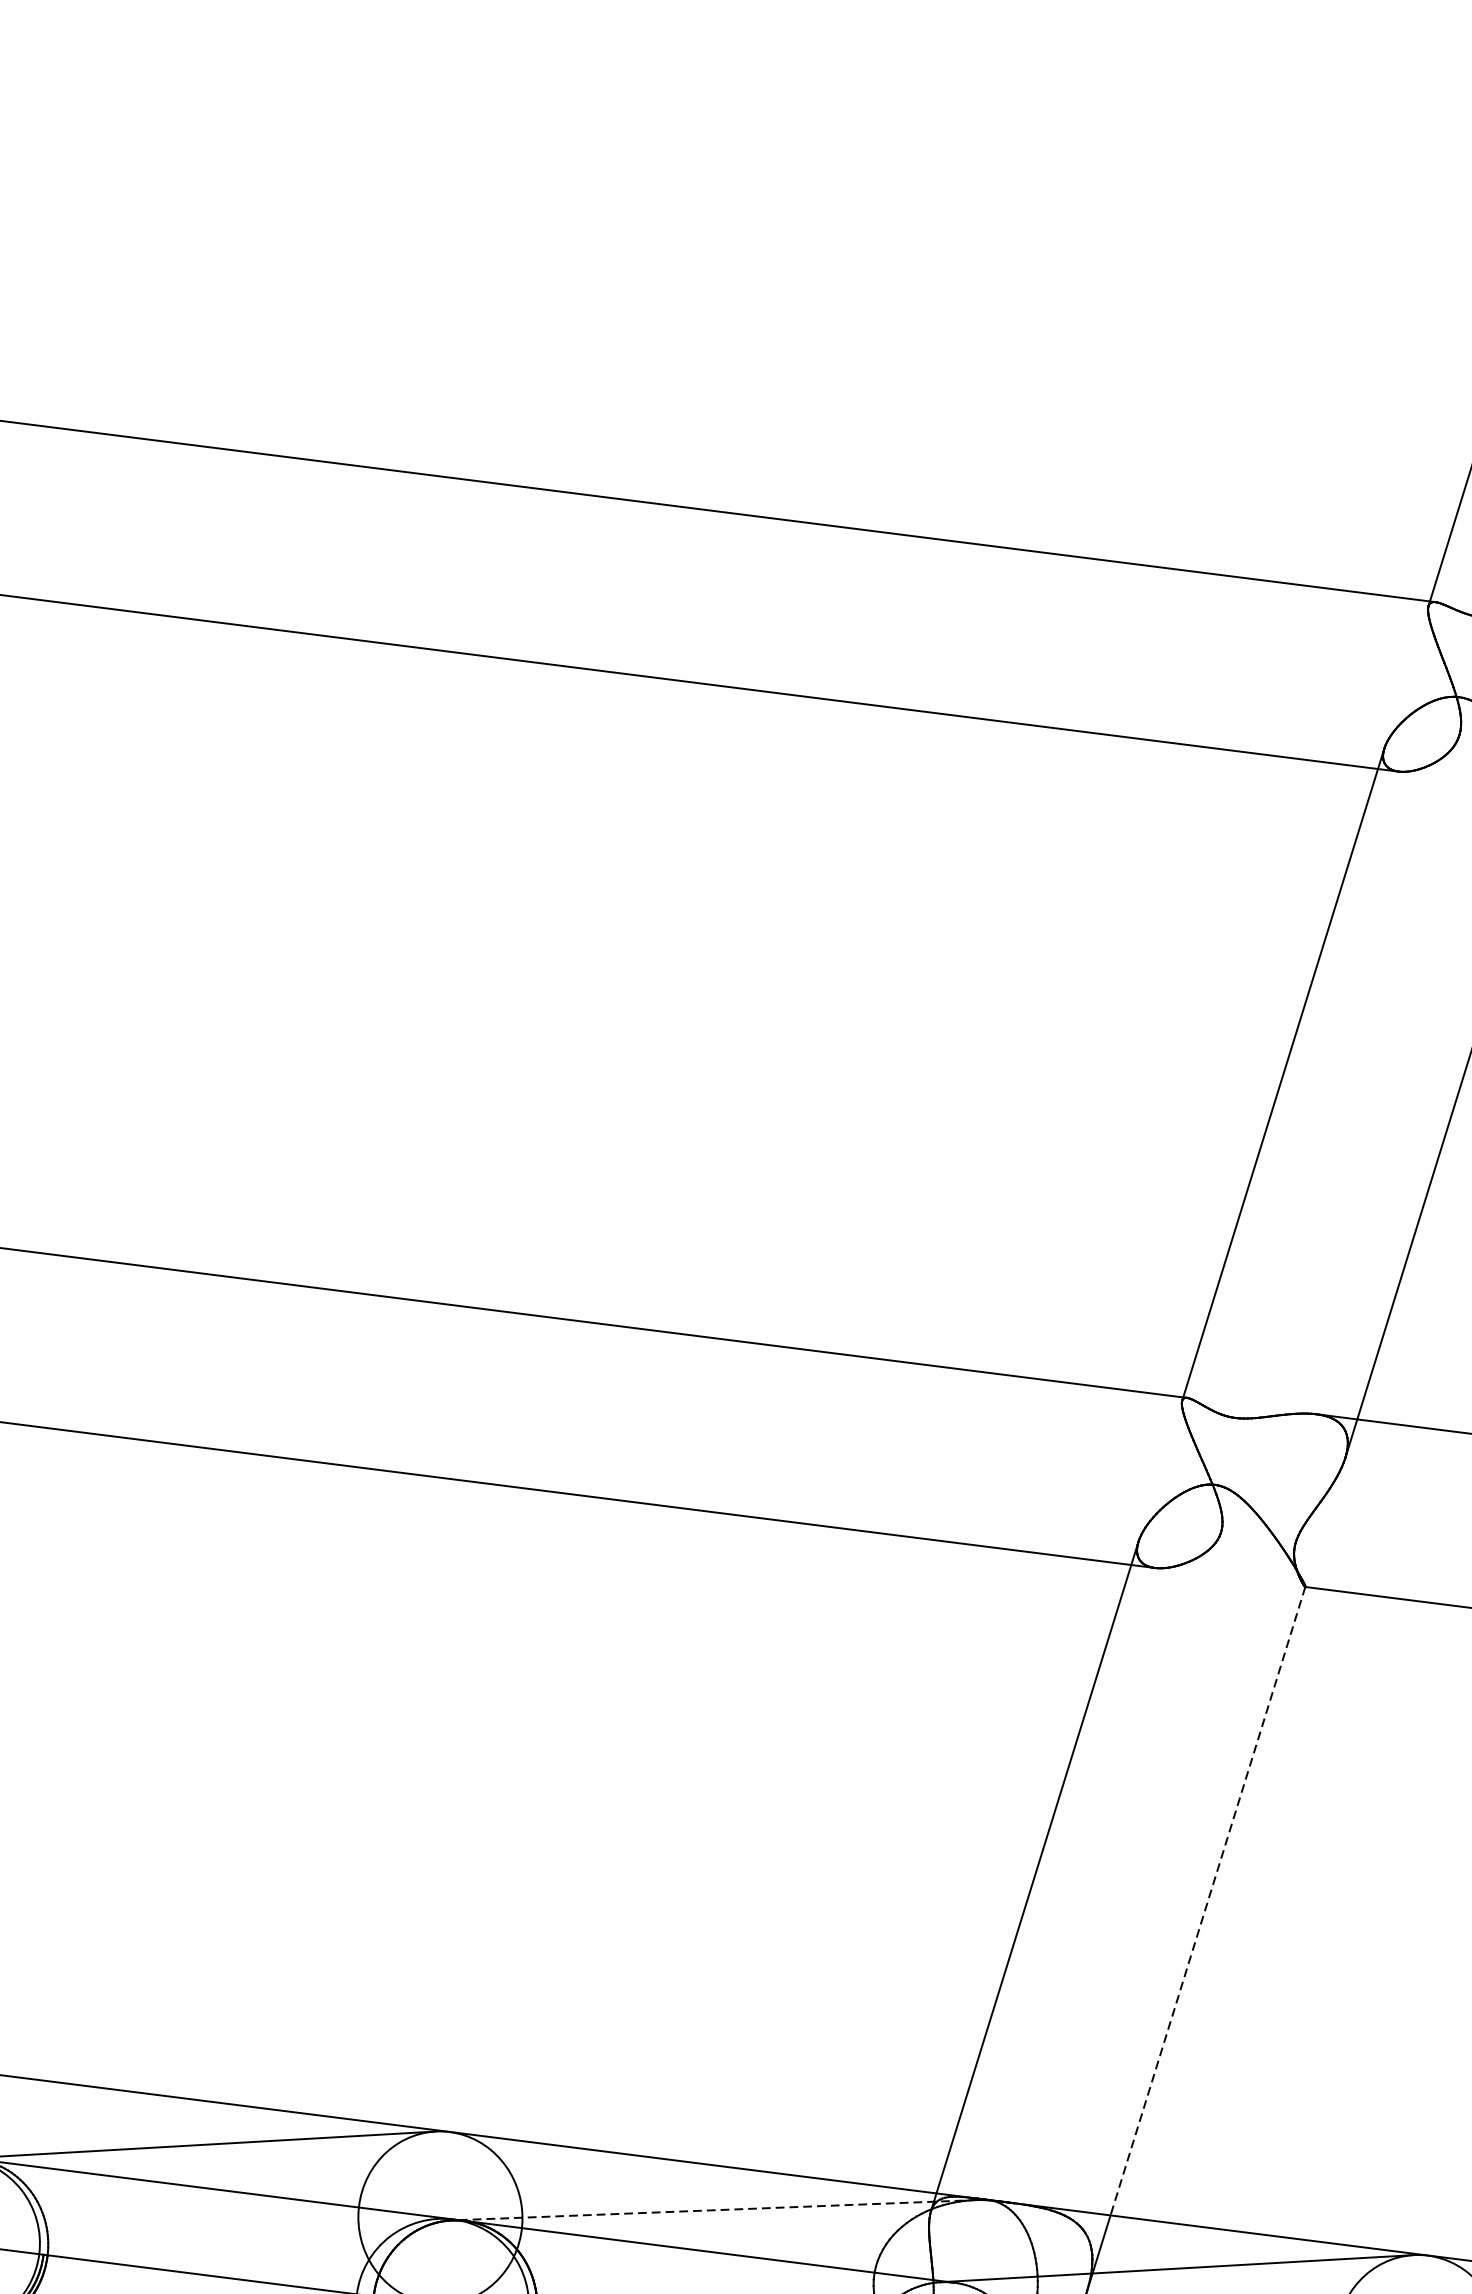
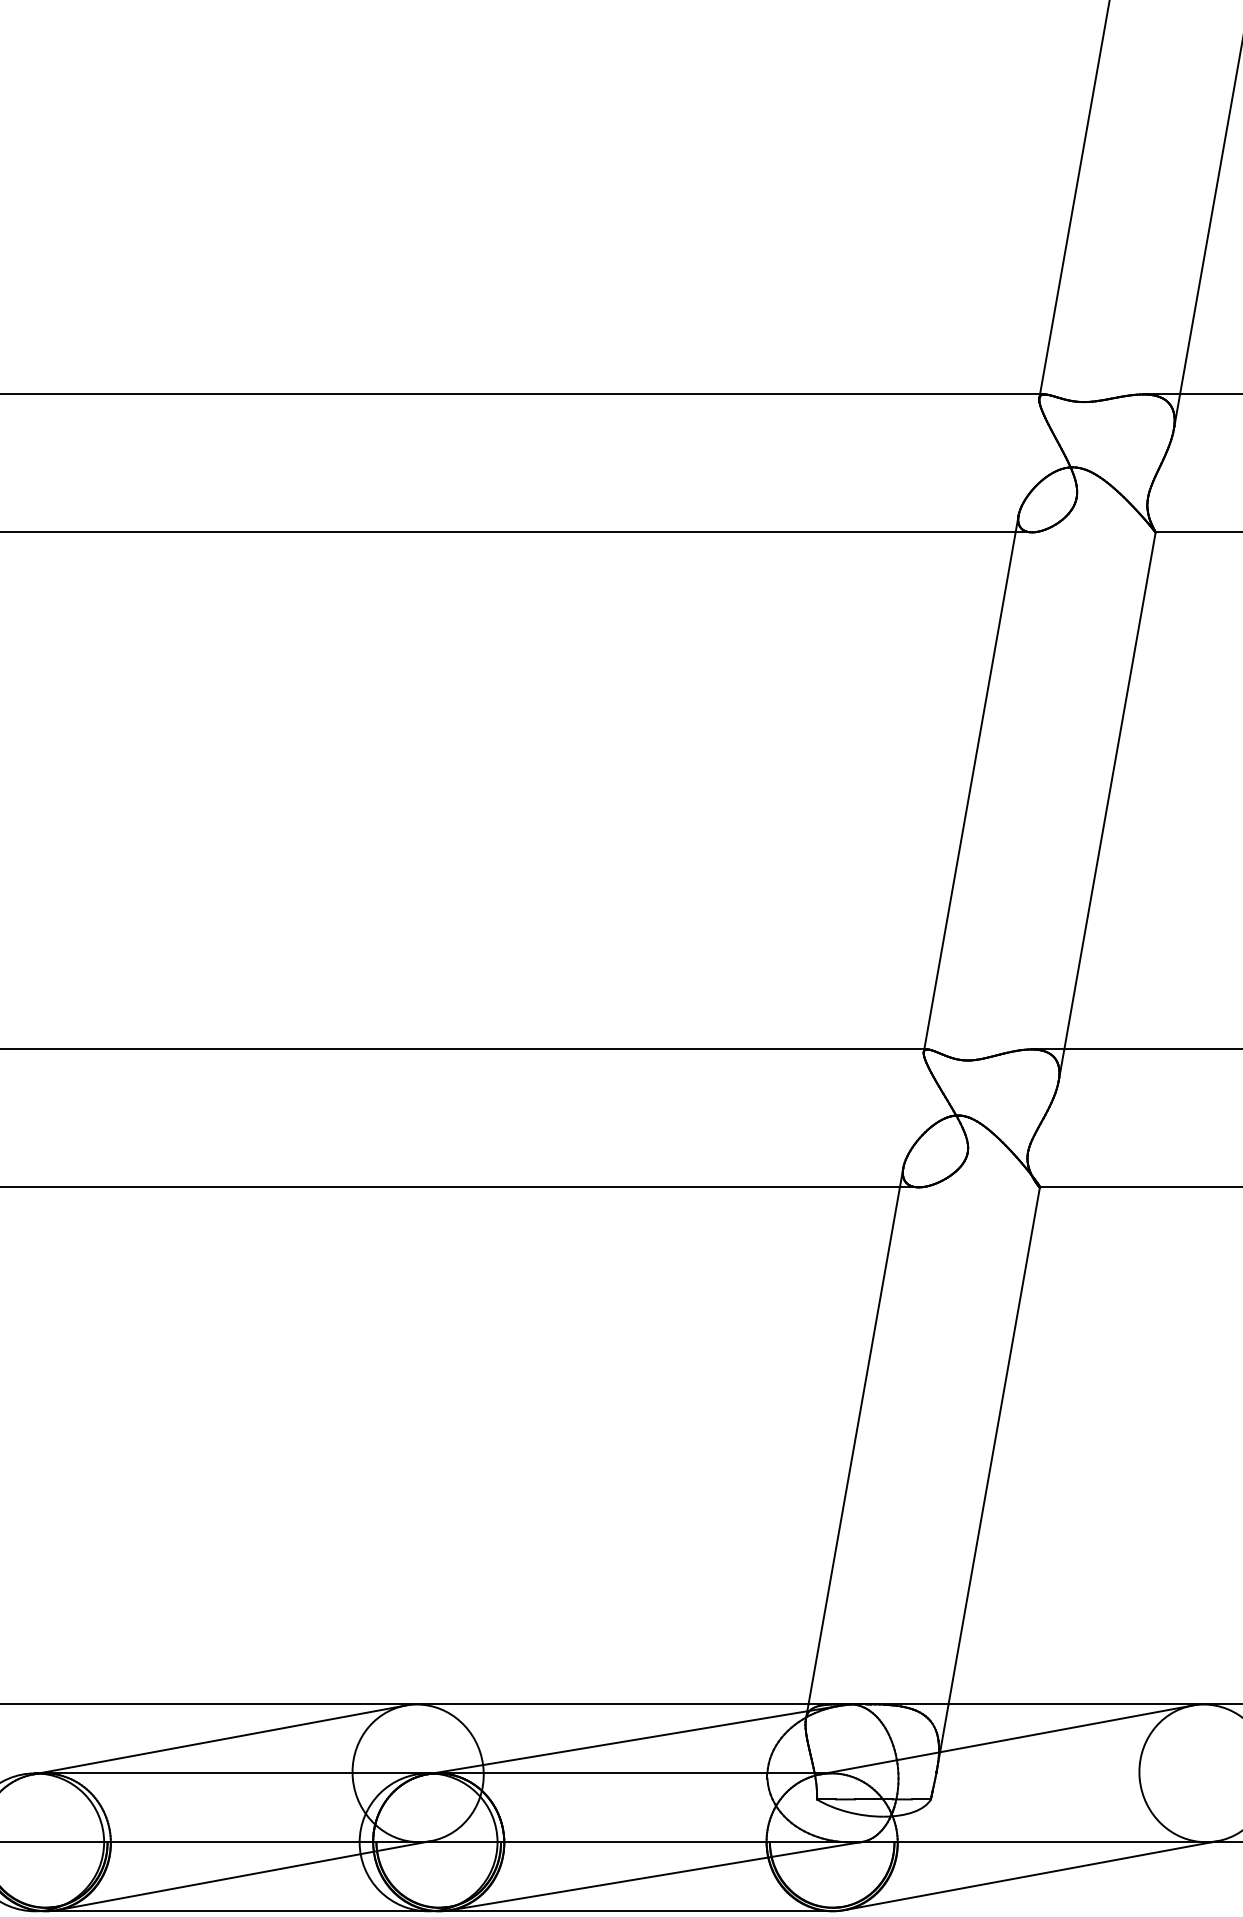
line: (1208, 1900) -> (994, 1445), dashed -> solid
line: (717, 2209) -> (636, 1739), dashed -> solid

